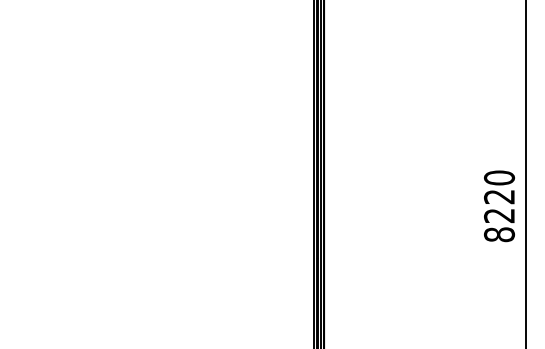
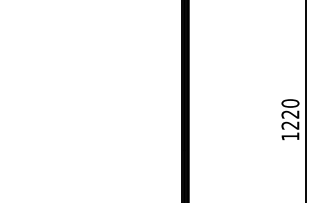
text: (499, 234) -> (290, 136), 8220 -> 1220

